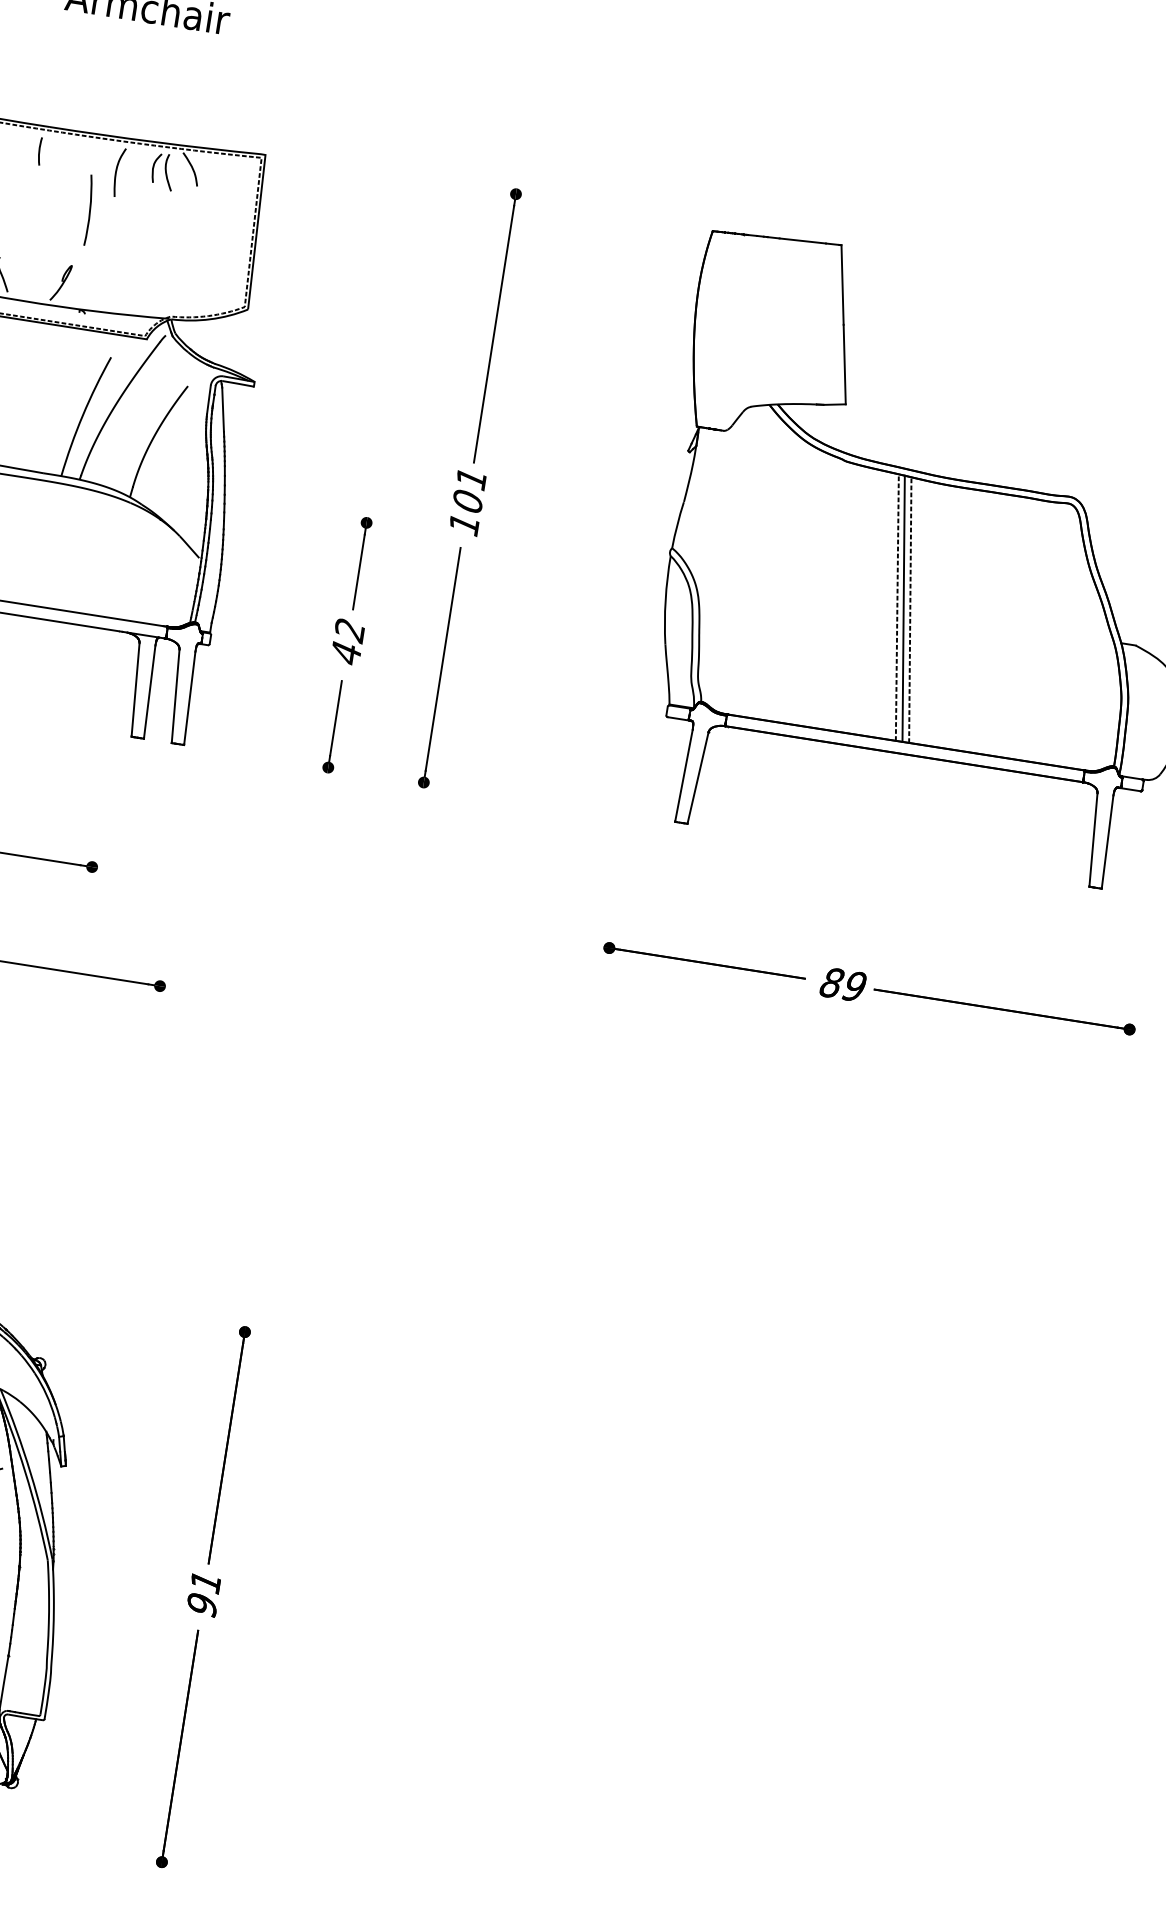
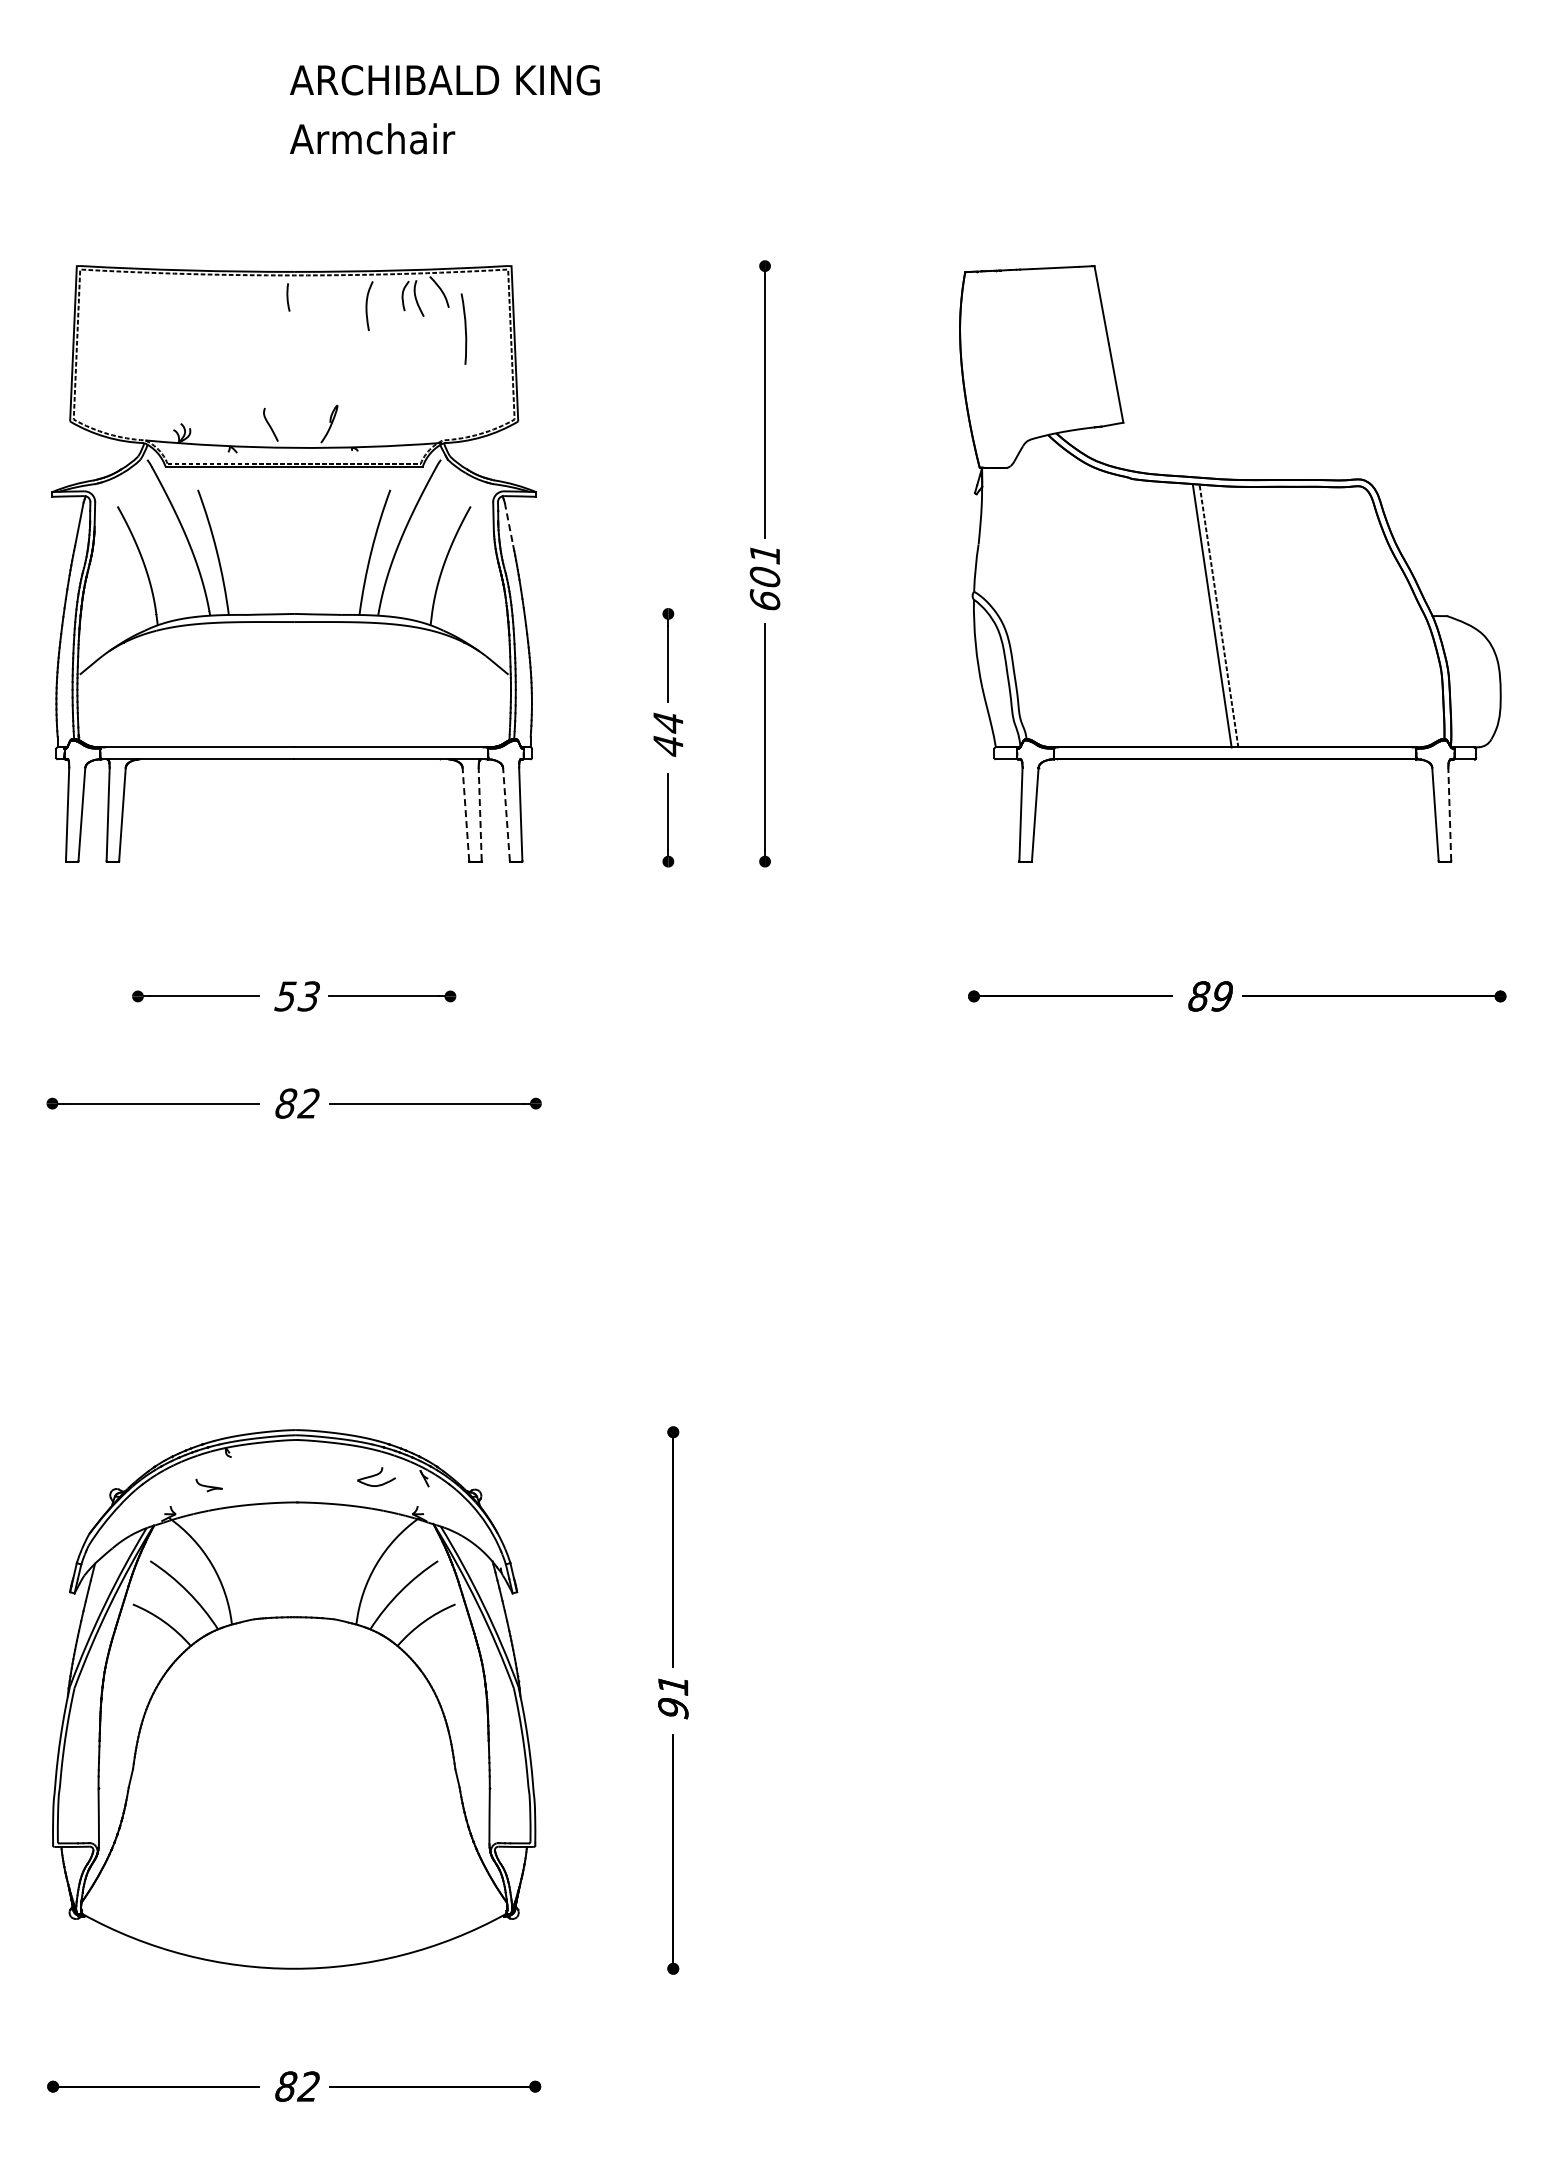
arc: (88, 209) -> (464, 328), moved
line: (223, 409) -> (509, 524), solid -> dashed
text: (463, 523) -> (764, 599), 101 -> 601
line: (897, 607) -> (1205, 615), removed
text: (349, 631) -> (668, 723), 42 -> 44
line: (135, 689) -> (465, 814), solid -> dashed
line: (150, 691) -> (480, 814), solid -> dashed
line: (175, 695) -> (506, 814), solid -> dashed
line: (1107, 841) -> (1449, 814), solid -> dashed

